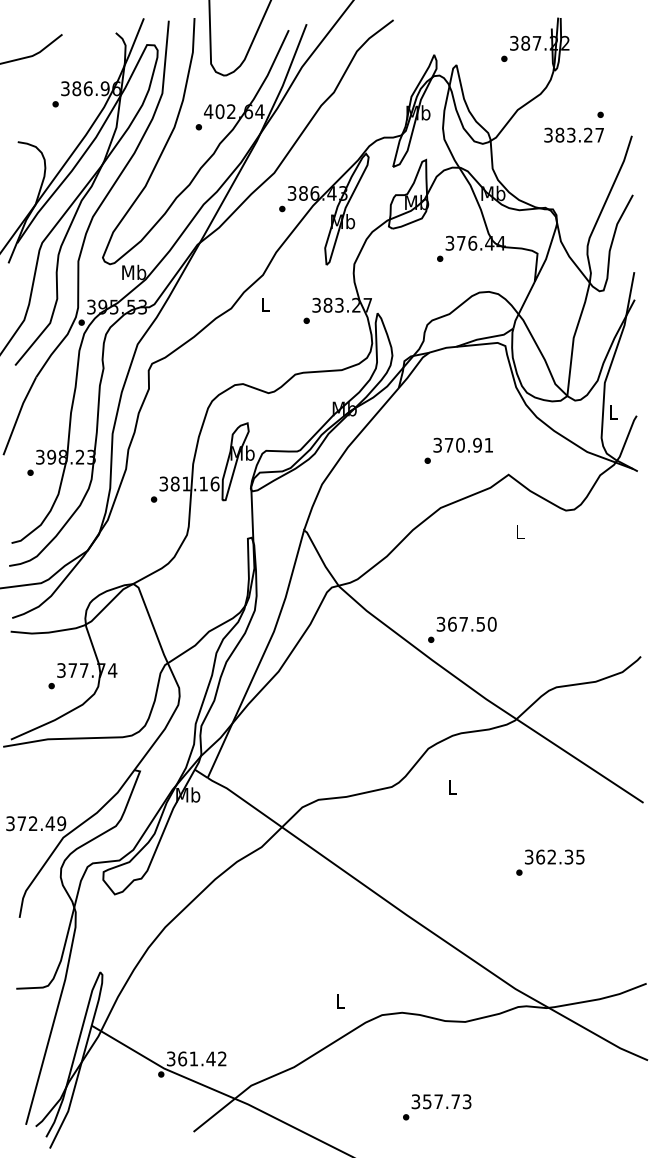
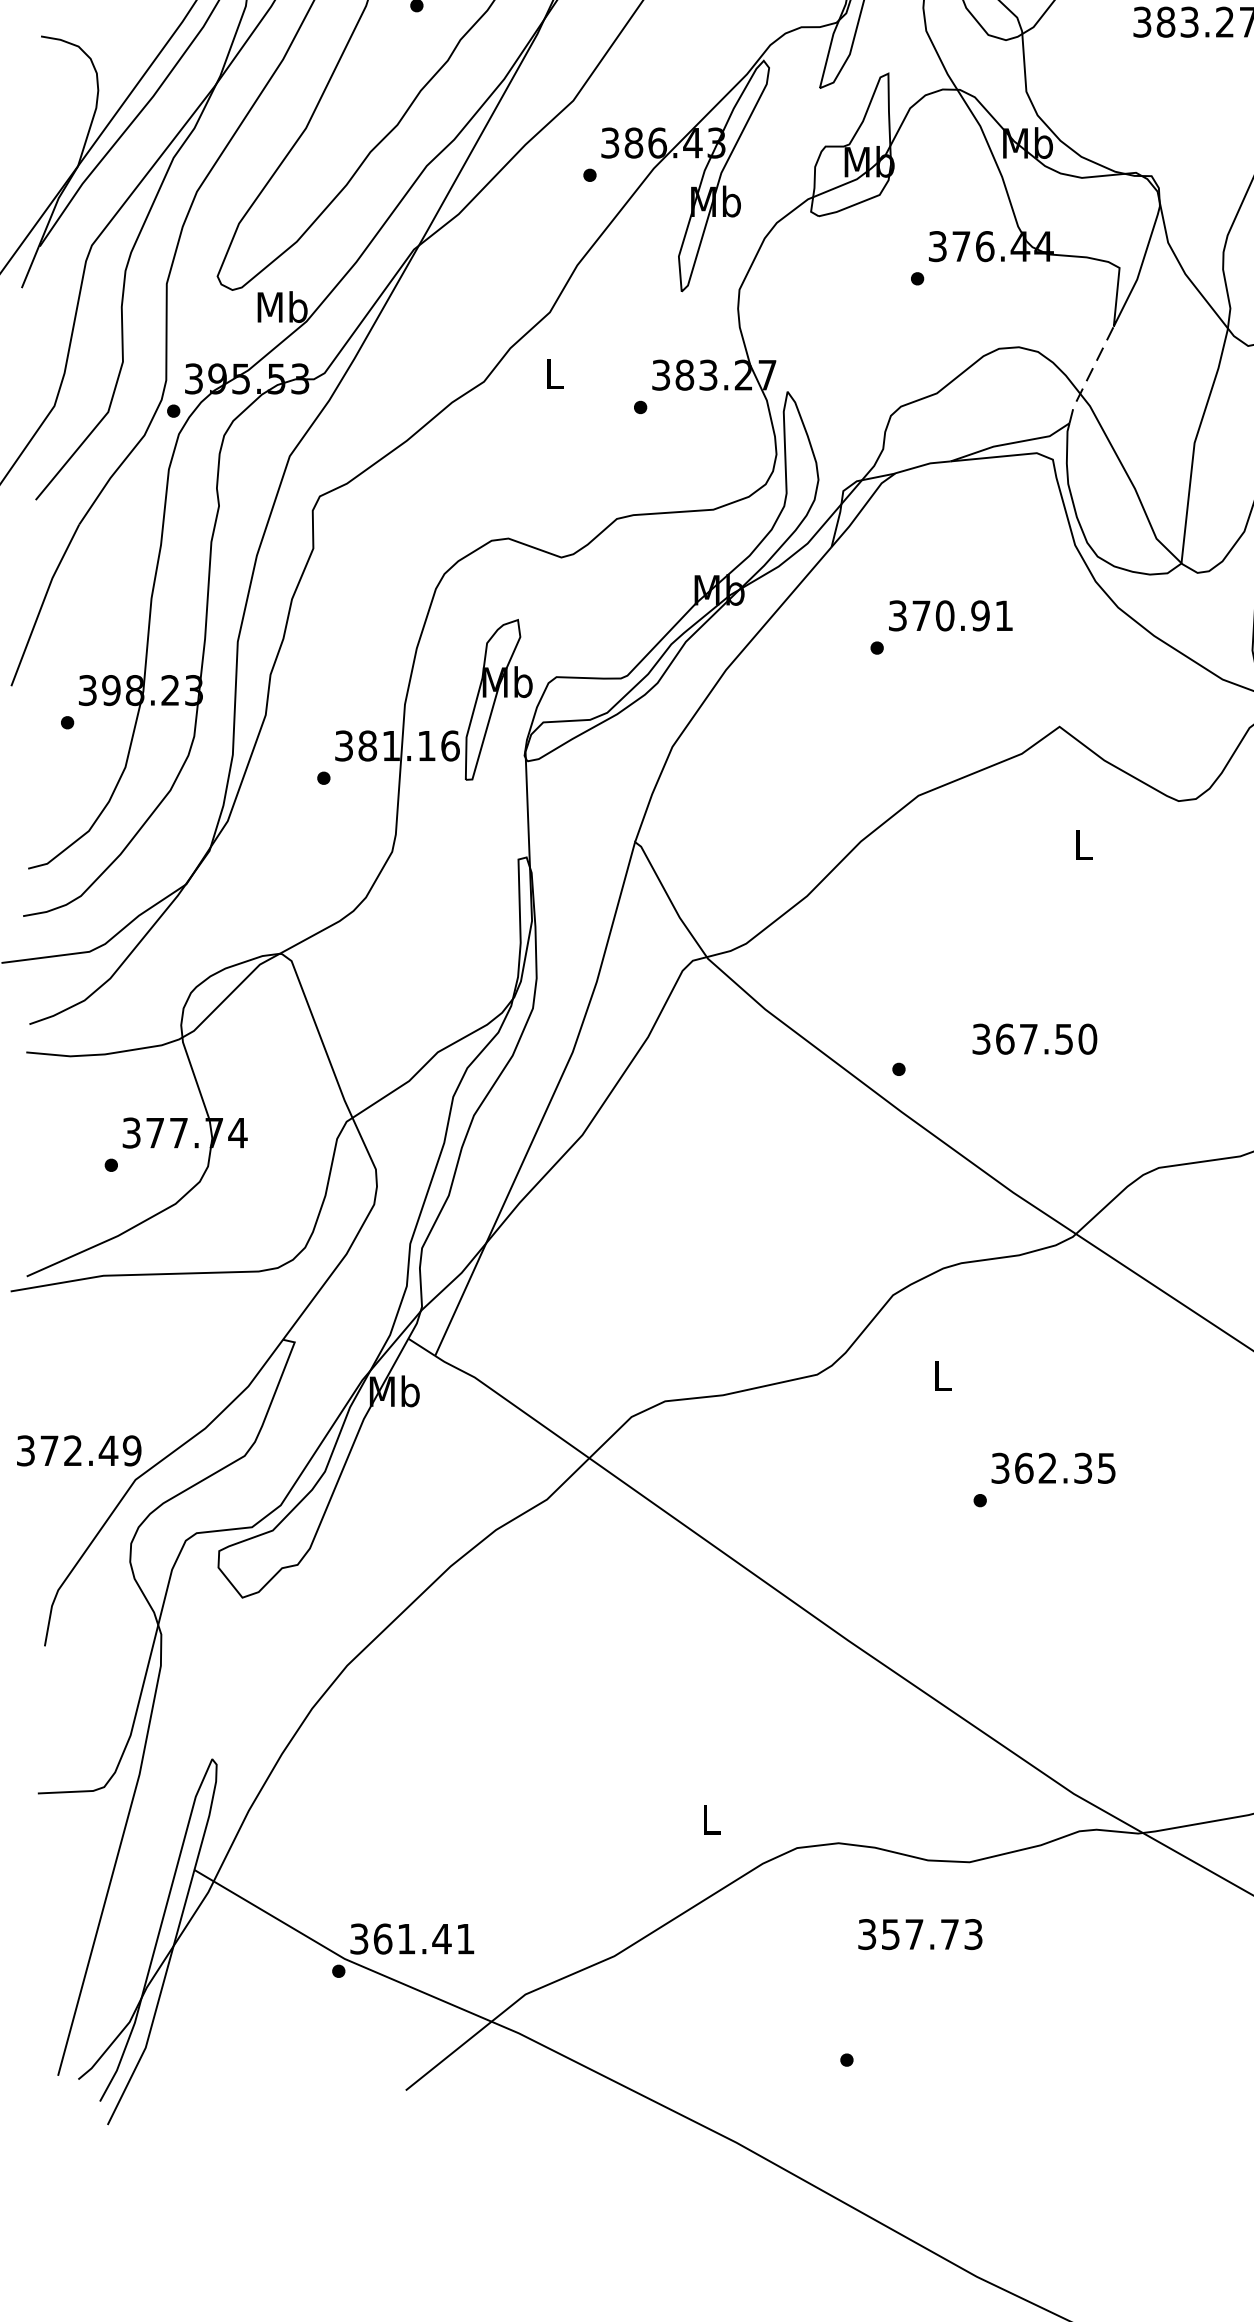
line: (522, 305) -> (1088, 375), solid -> dashed
text: (458, 450) -> (941, 626), moved
text: (466, 623) -> (1034, 1037), moved
text: (550, 862) -> (1044, 1479), moved
text: (222, 1058) -> (465, 1938), 361.42 -> 361.41
text: (441, 1101) -> (920, 1933), moved

